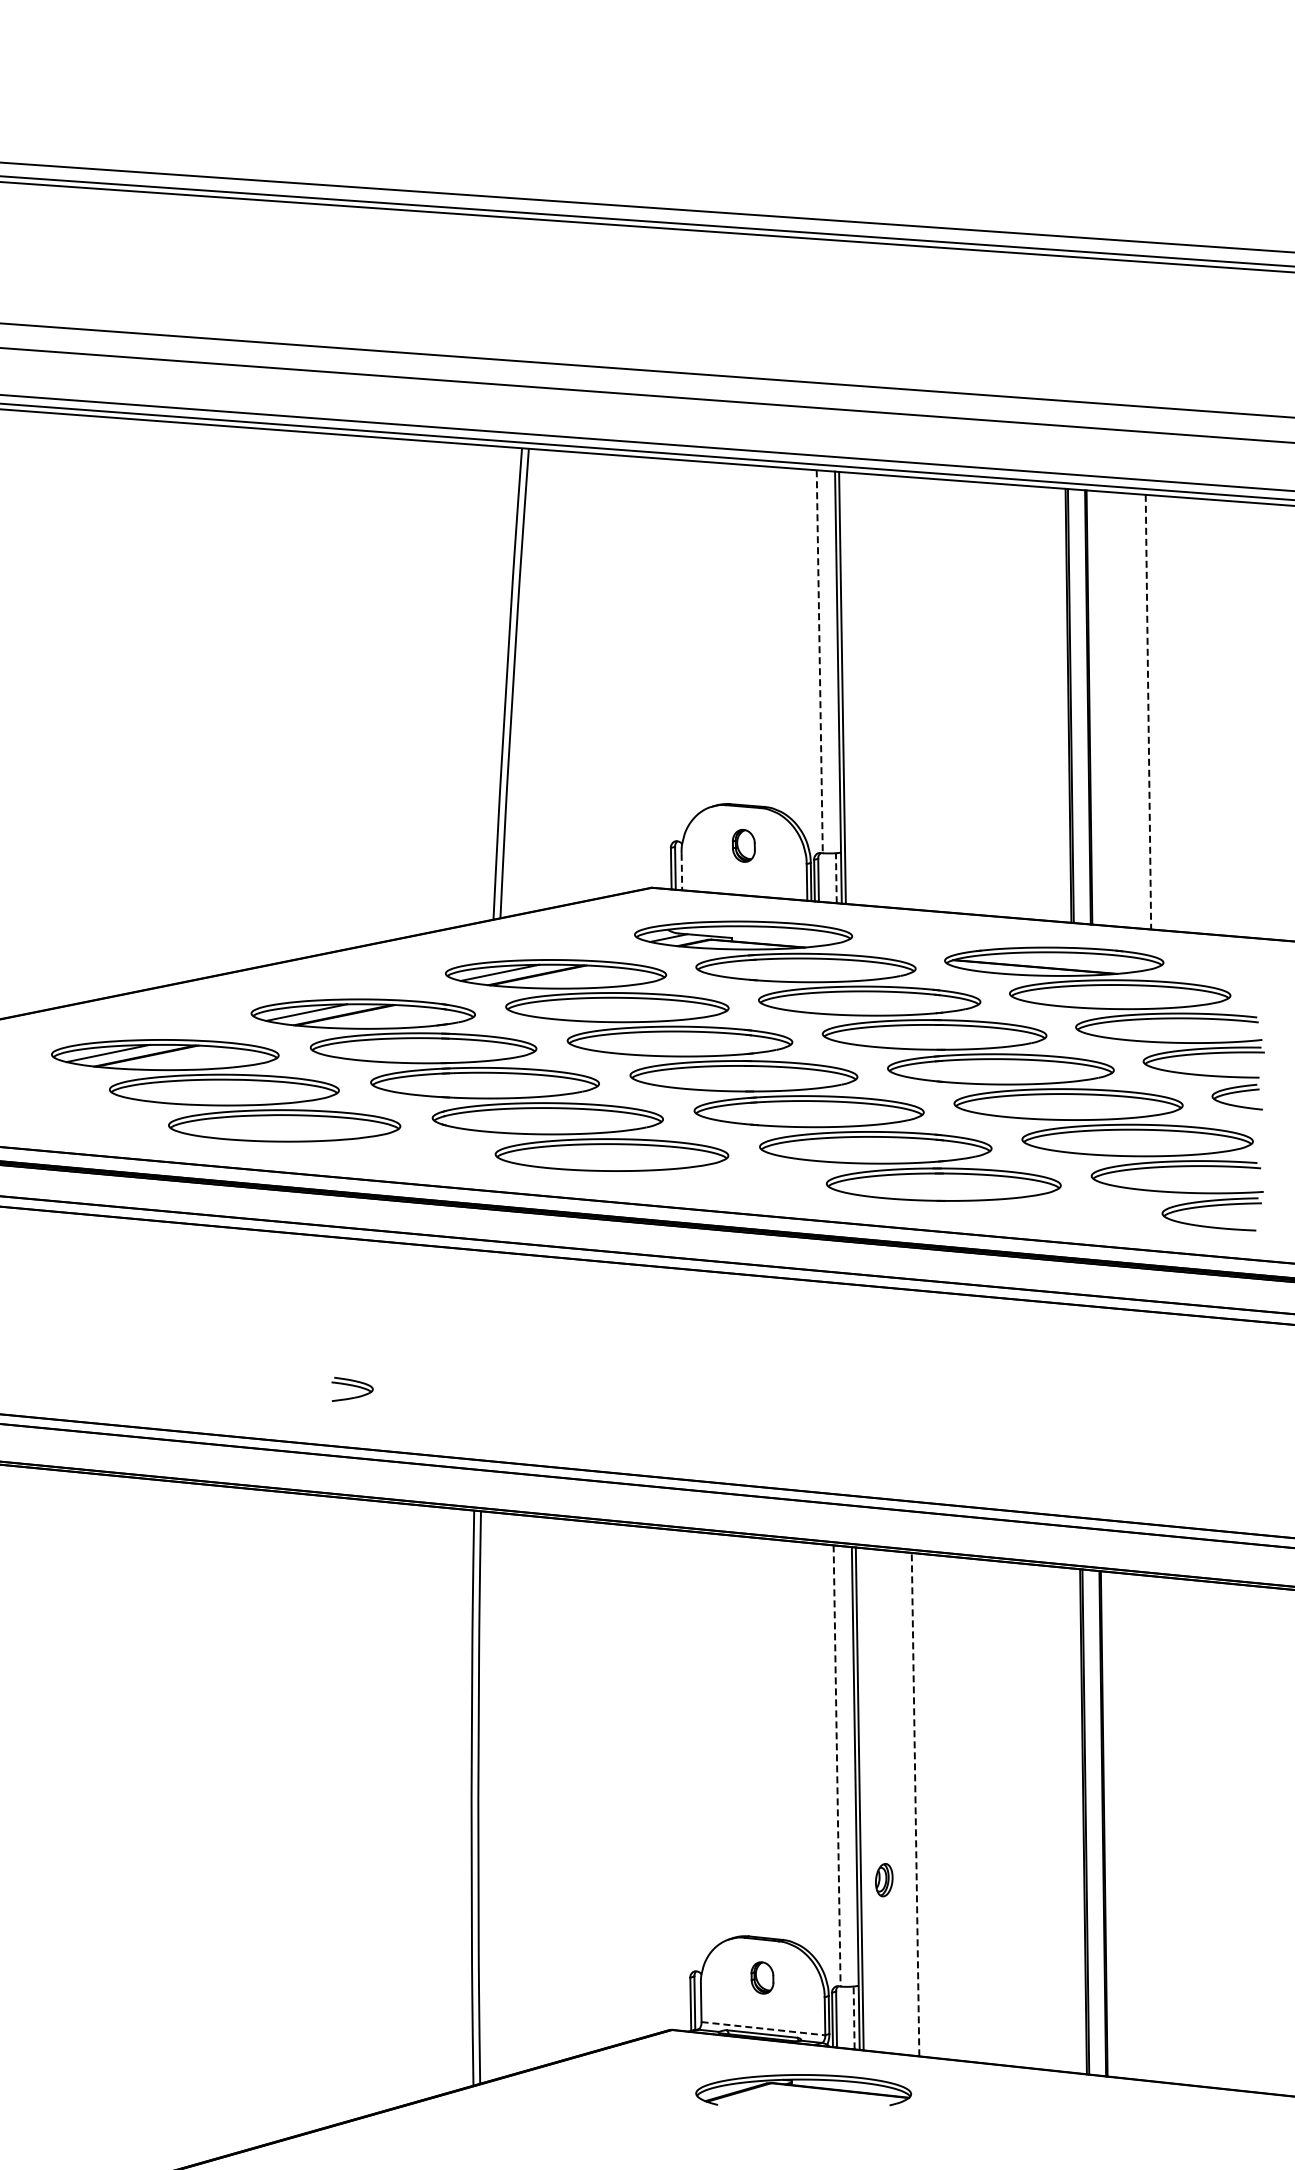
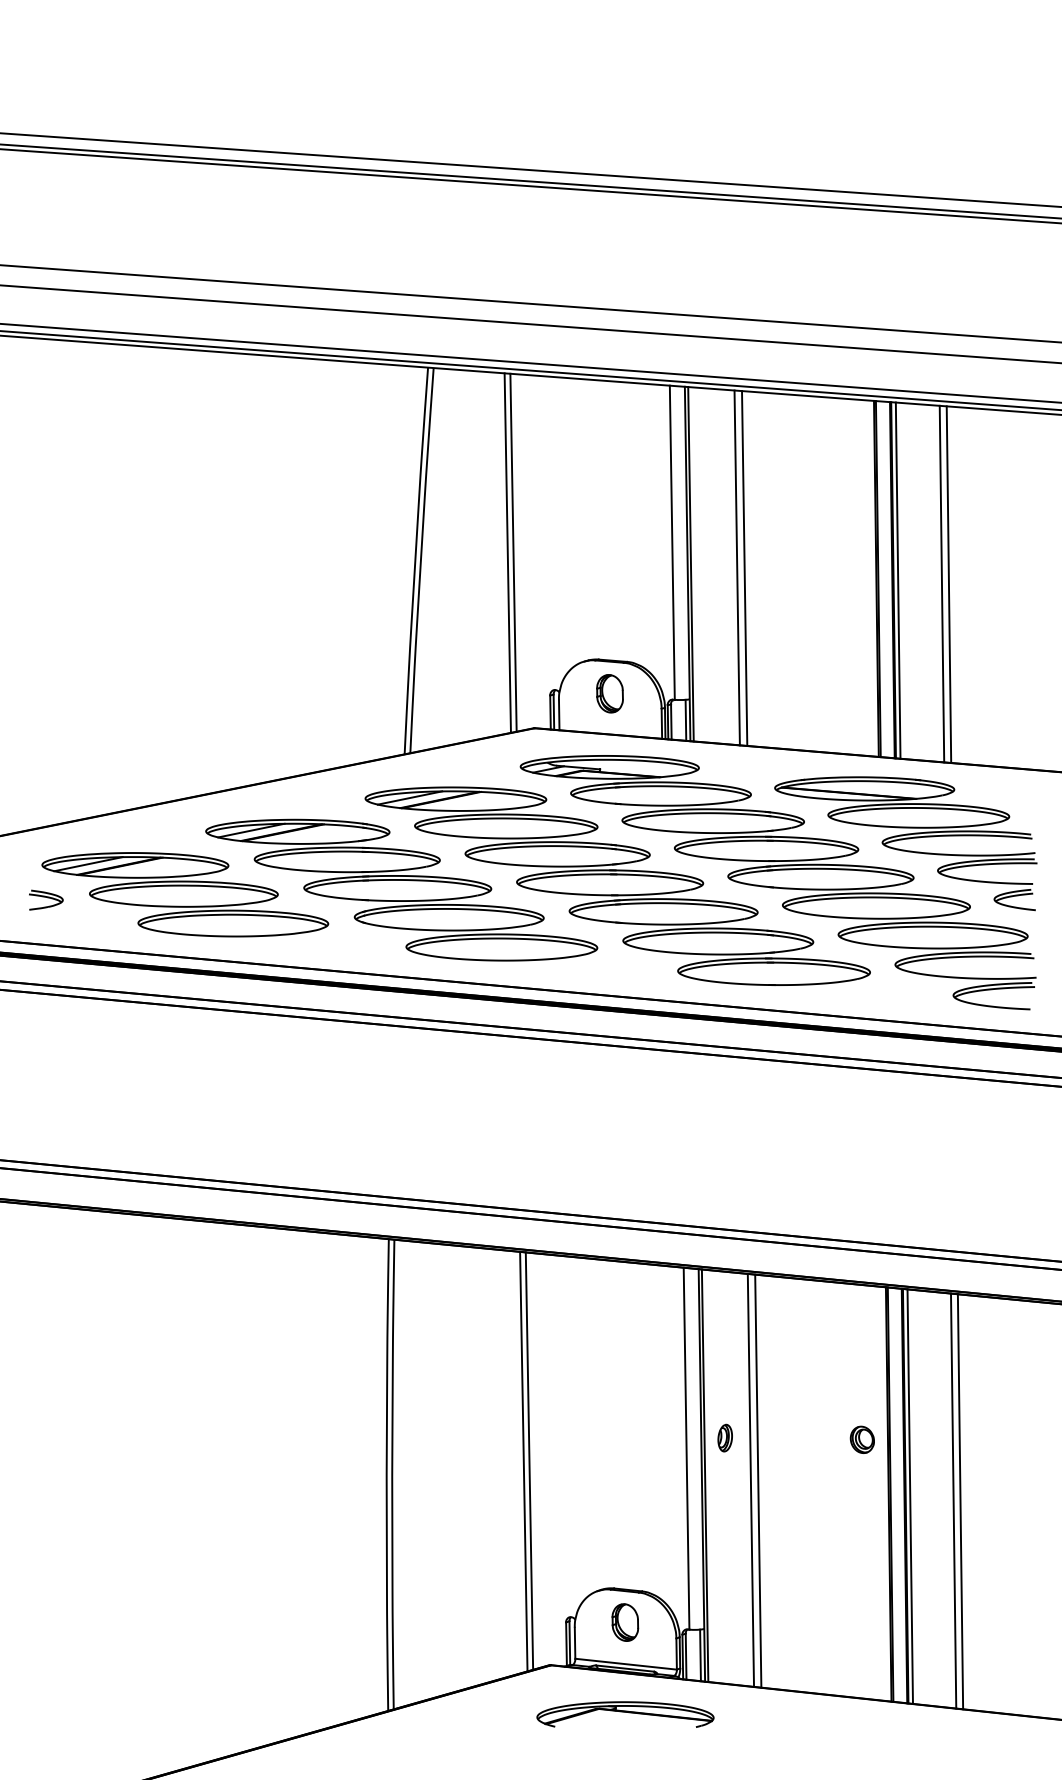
line: (819, 661) -> (672, 542), dashed -> solid
line: (626, 673) -> (513, 552), added
line: (619, 674) -> (508, 553), added
line: (898, 692) -> (736, 567), added
line: (907, 692) -> (744, 567), added
line: (1094, 707) -> (897, 580), added
line: (1148, 712) -> (942, 584), dashed -> solid
line: (1156, 712) -> (948, 584), added
part: (743, 845) -> (609, 693), size x1.43
line: (681, 872) -> (558, 715), dashed -> solid
line: (836, 877) -> (686, 719), dashed -> solid
part: (352, 1388) -> (46, 899), moved
part: (1051, 1755) -> (862, 1440), added
line: (837, 1765) -> (686, 1448), dashed -> solid
line: (645, 1780) -> (529, 1460), added
line: (638, 1781) -> (523, 1461), added
line: (915, 1804) -> (750, 1480), dashed -> solid
line: (924, 1805) -> (758, 1481), added
line: (1109, 1824) -> (910, 1496), added
line: (1162, 1829) -> (953, 1500), added
line: (1170, 1830) -> (960, 1501), added
part: (884, 1880) -> (725, 1438), moved
part: (762, 1977) -> (625, 1622), size x1.43
line: (854, 2017) -> (700, 1655), dashed -> solid
line: (763, 2028) -> (626, 1664), dashed -> solid
part: (803, 2090) -> (625, 1714), moved

